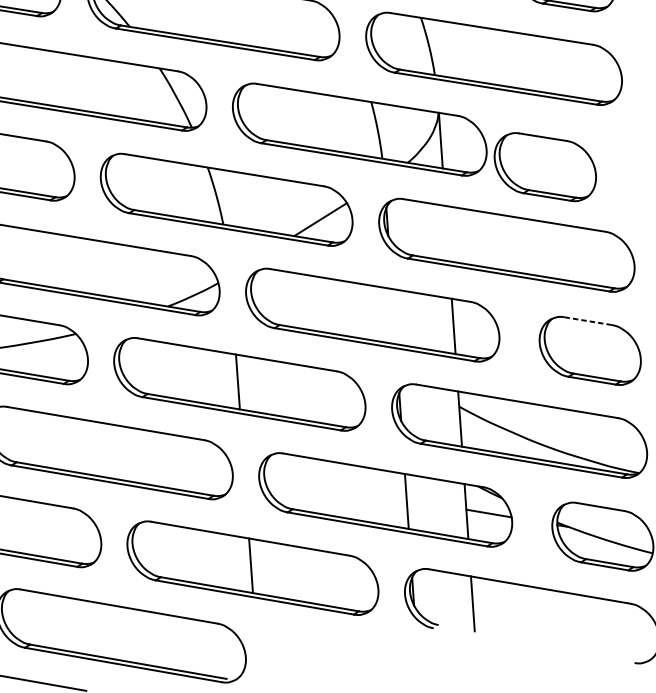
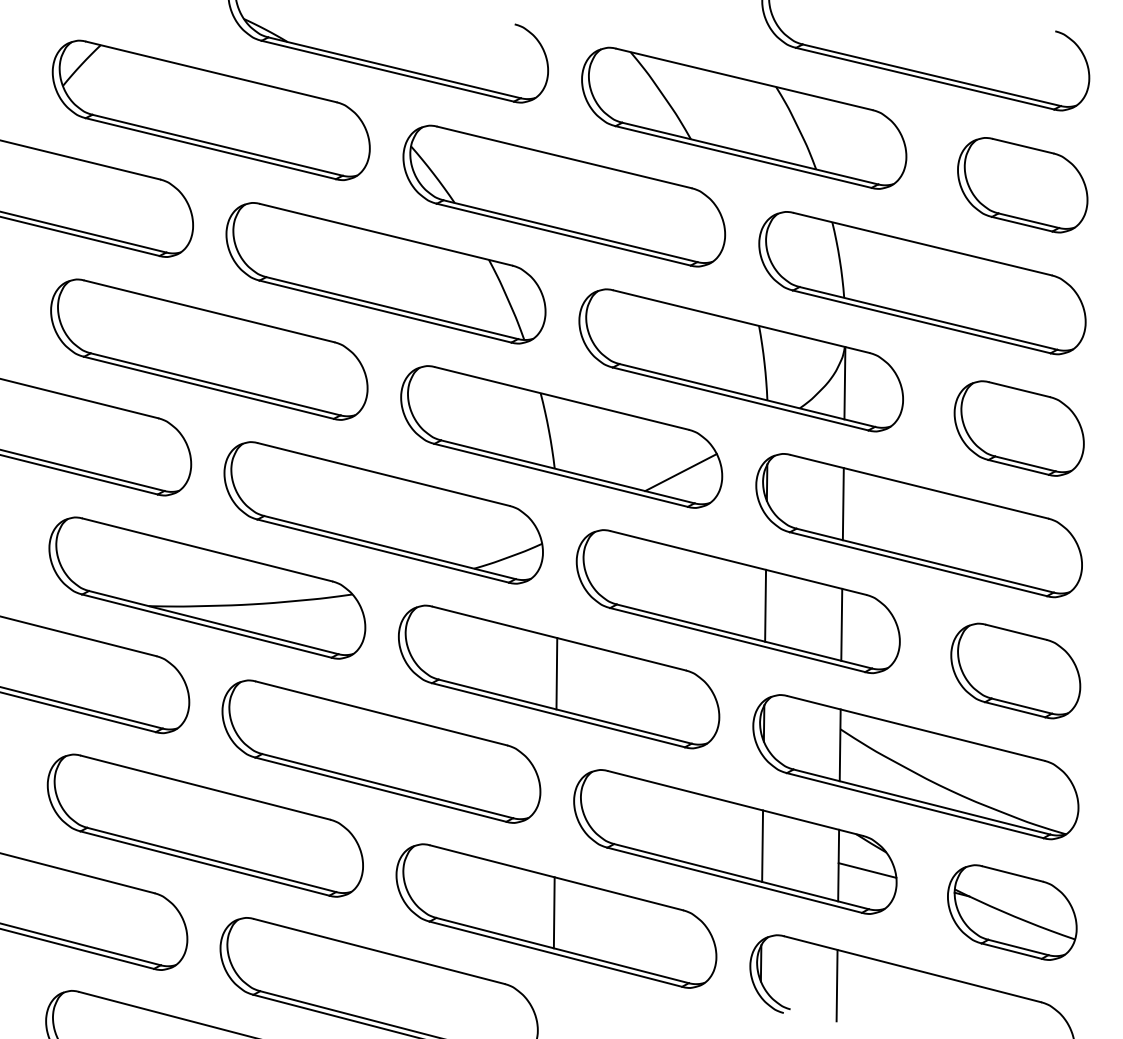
part: (544, 167) -> (1018, 428), moved
line: (446, 233) -> (842, 504), added
line: (393, 316) -> (765, 605), added
line: (588, 321) -> (1016, 632), dashed -> solid

